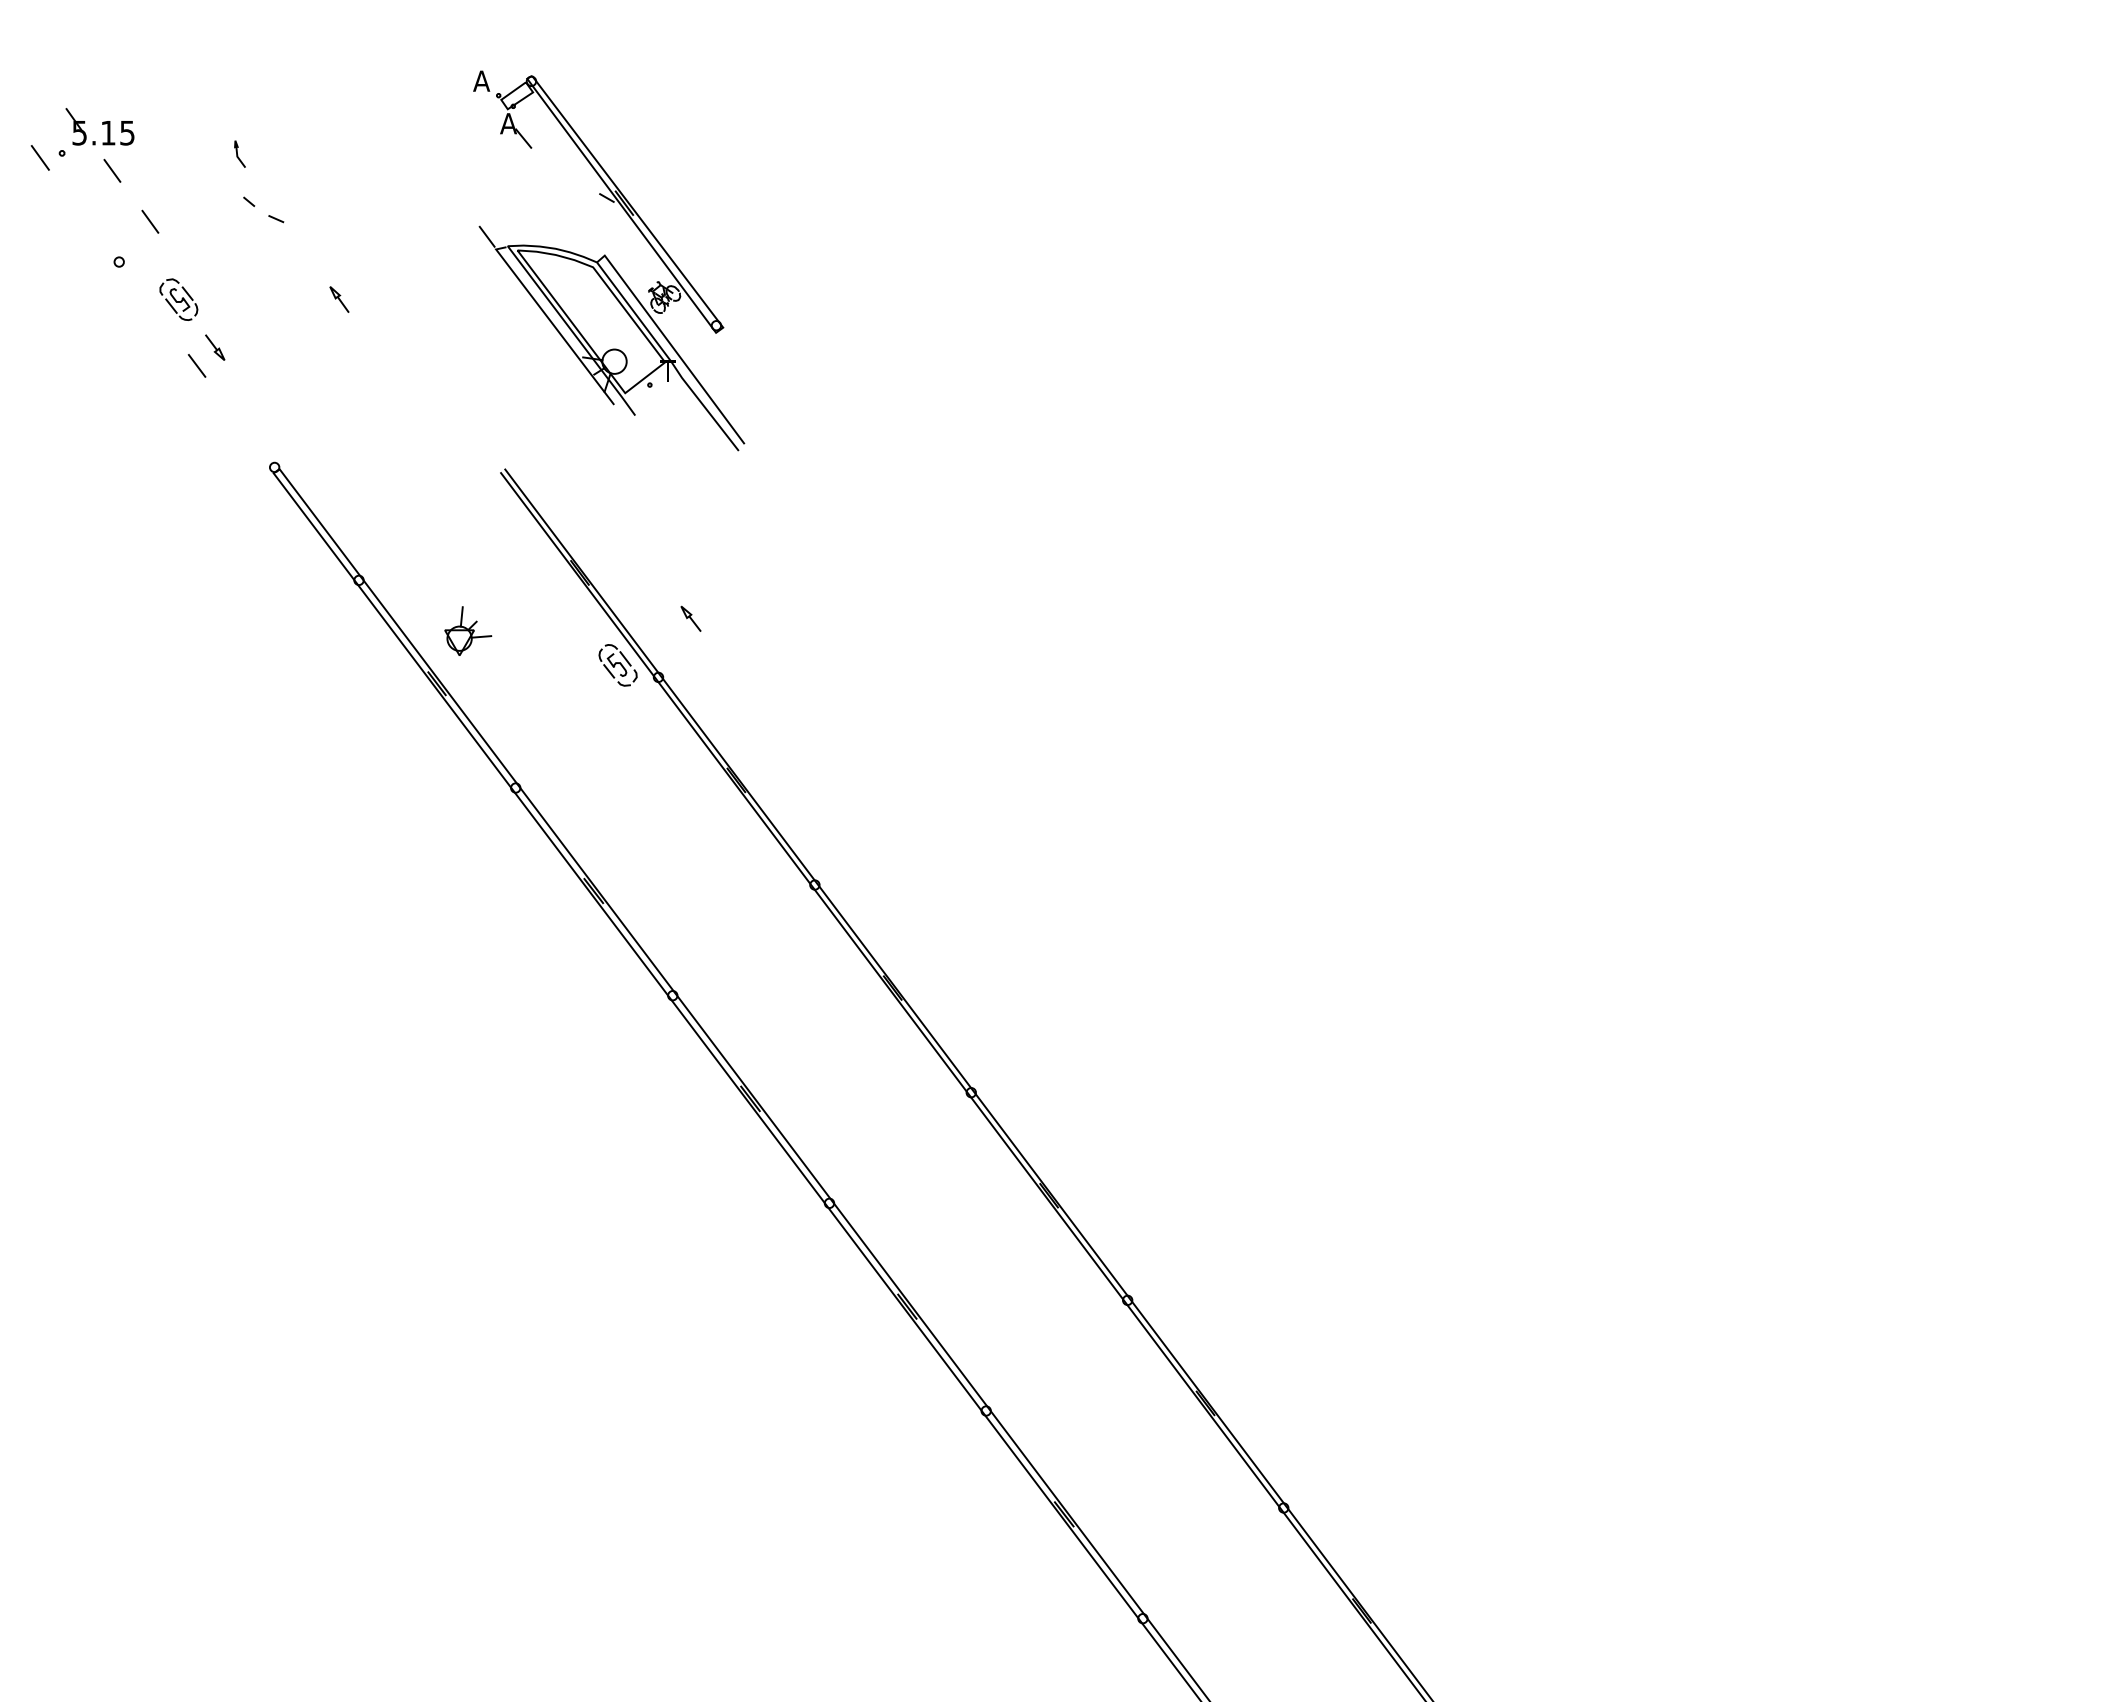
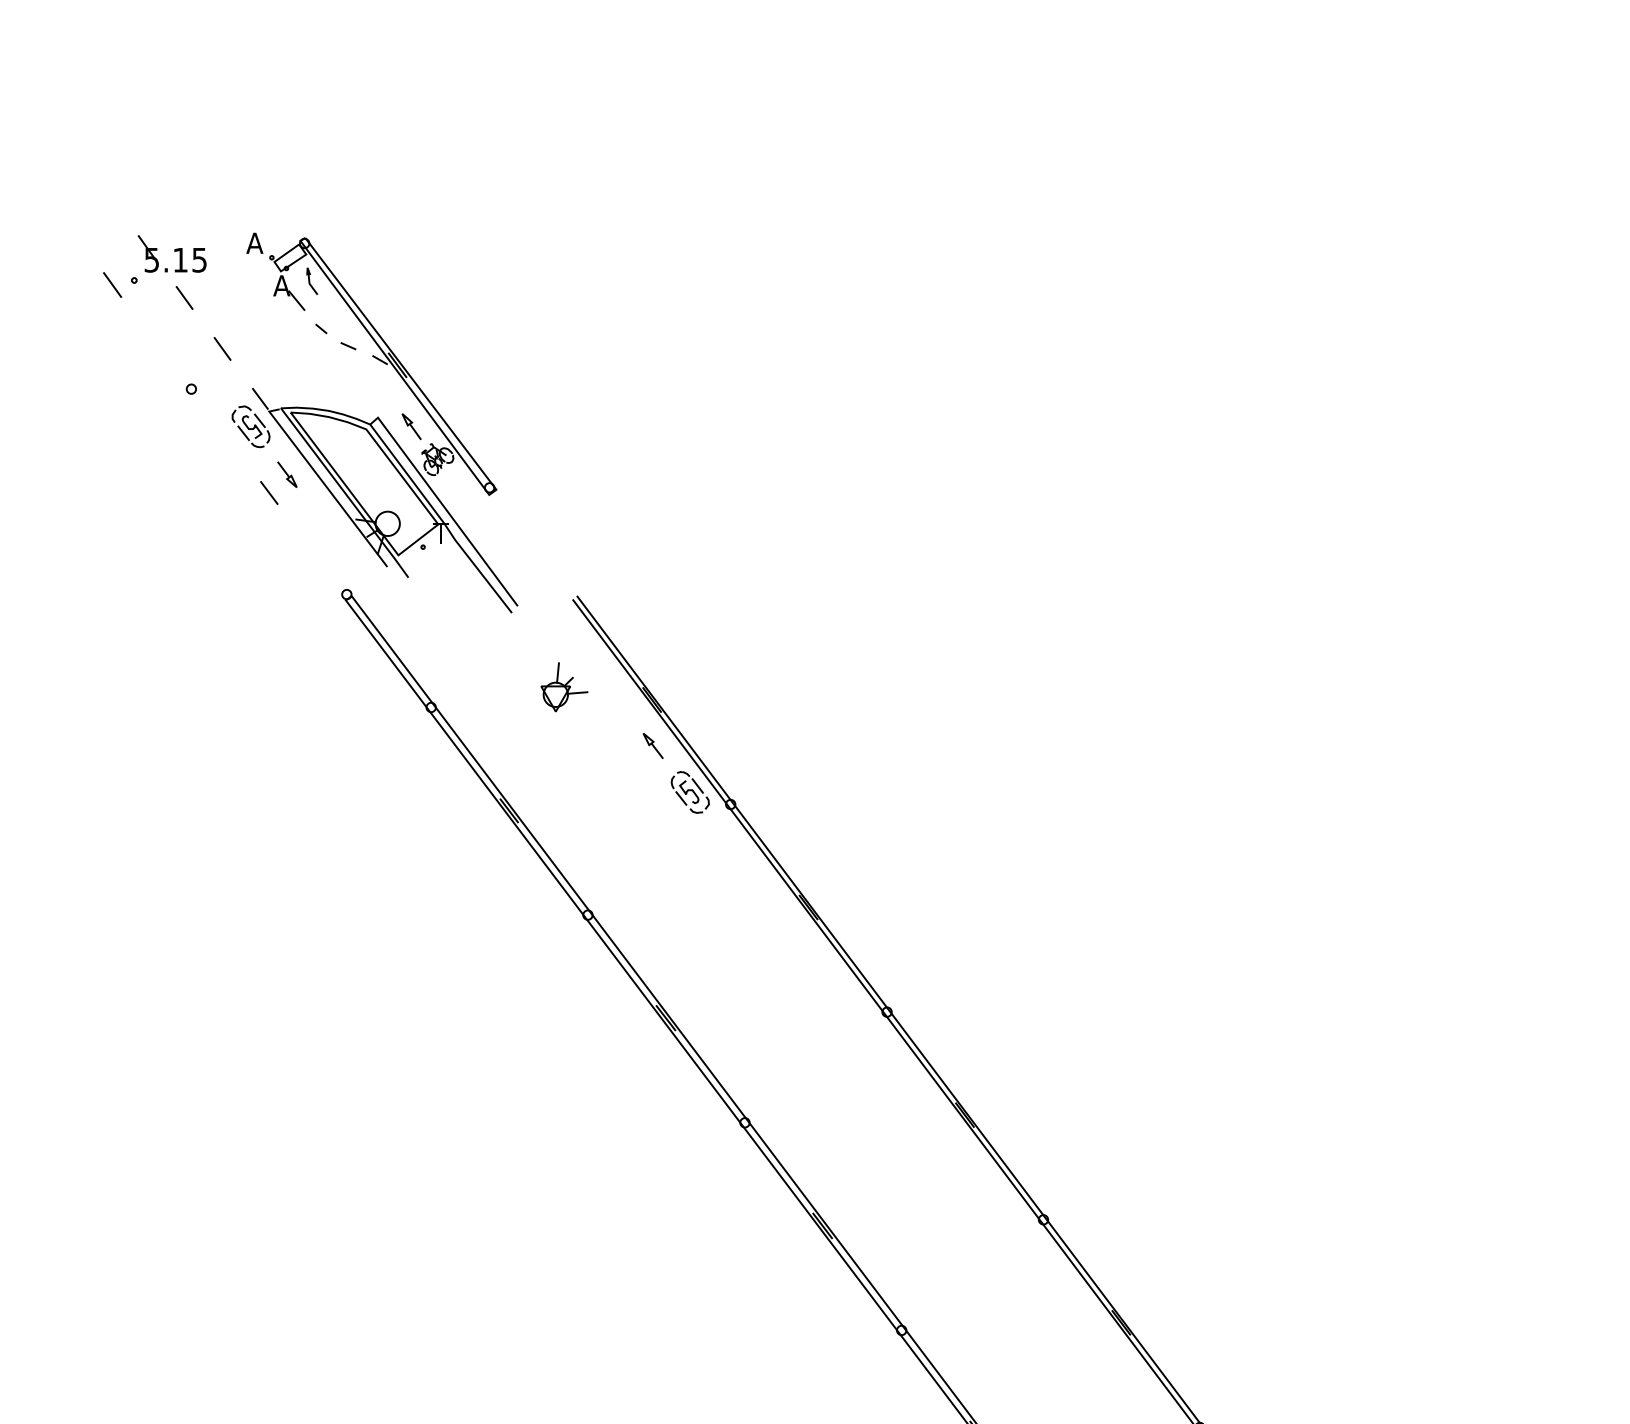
part: (609, 260) -> (382, 422), moved
part: (690, 618) -> (652, 745), moved
part: (468, 630) -> (564, 686), moved

